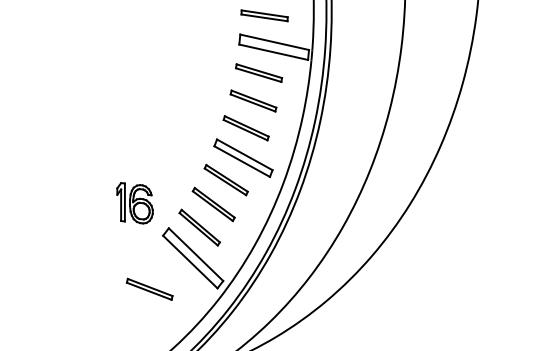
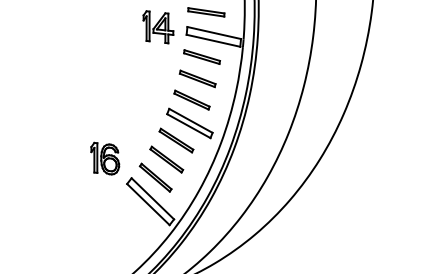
part: (203, 35) -> (158, 27), added
part: (149, 288) -> (116, 225), removed

